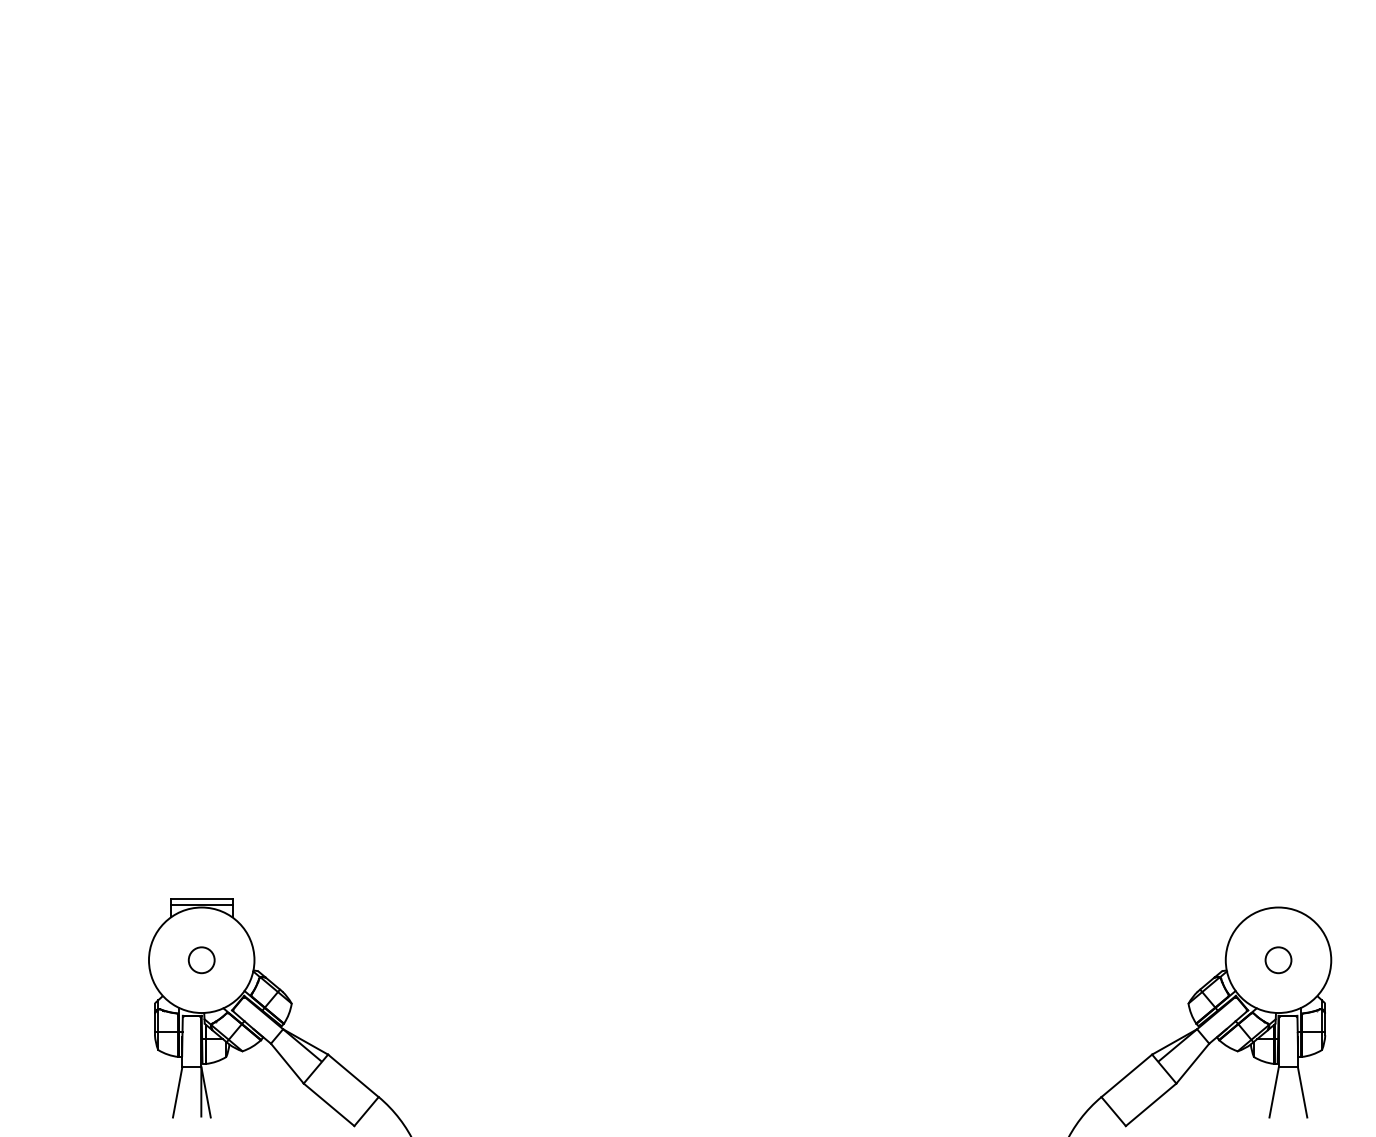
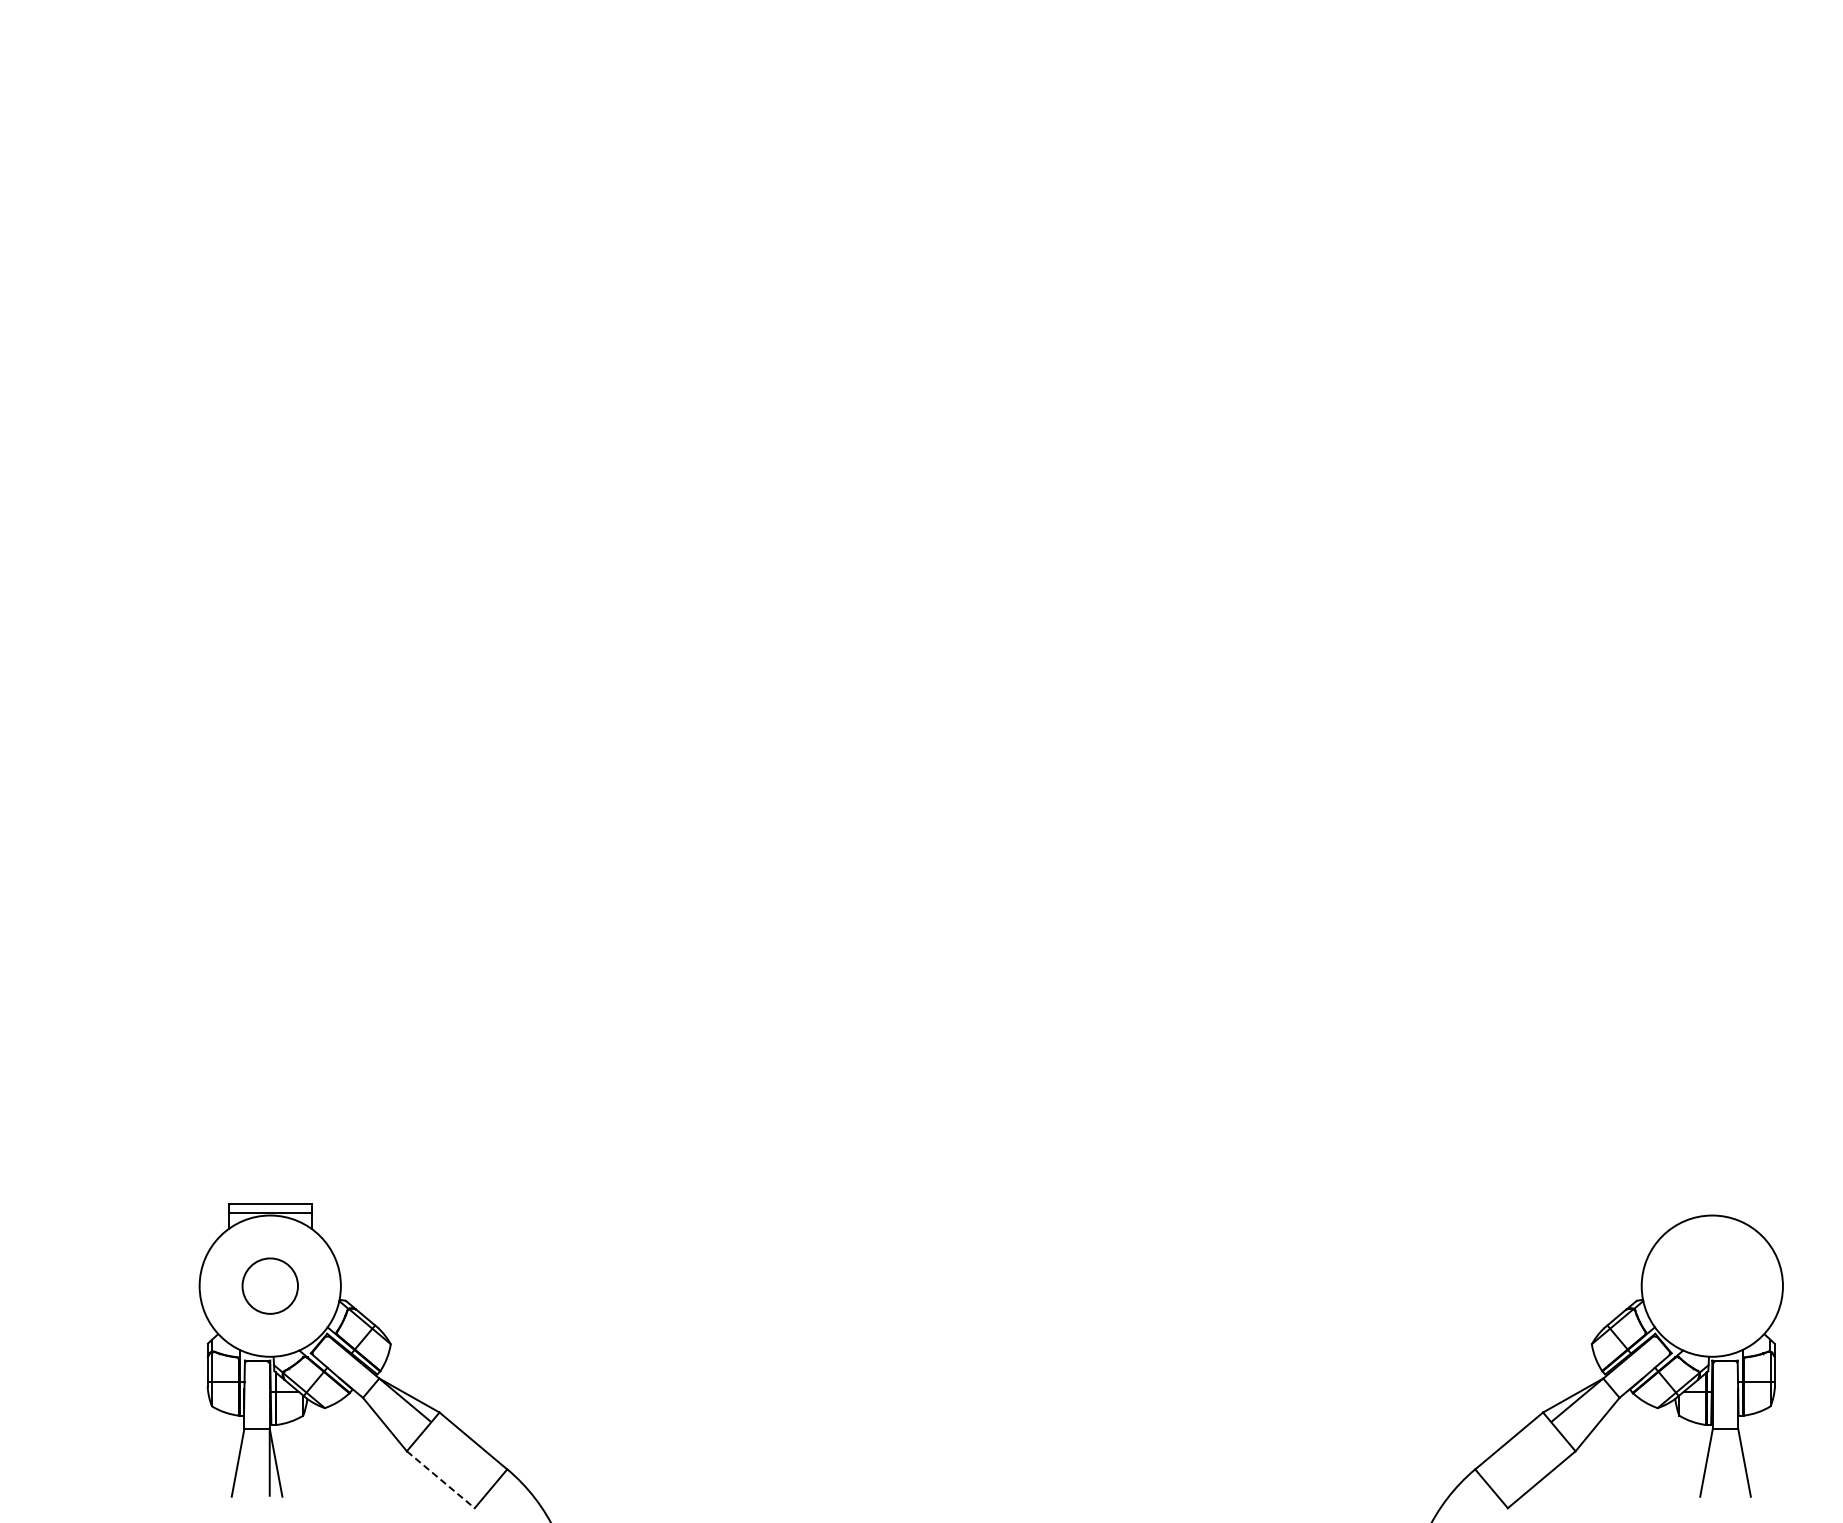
circle: (201, 959) -> (269, 1285), size x1.6
circle: (1278, 960) -> (1712, 1286), removed
line: (329, 1105) -> (441, 1480), solid -> dashed

